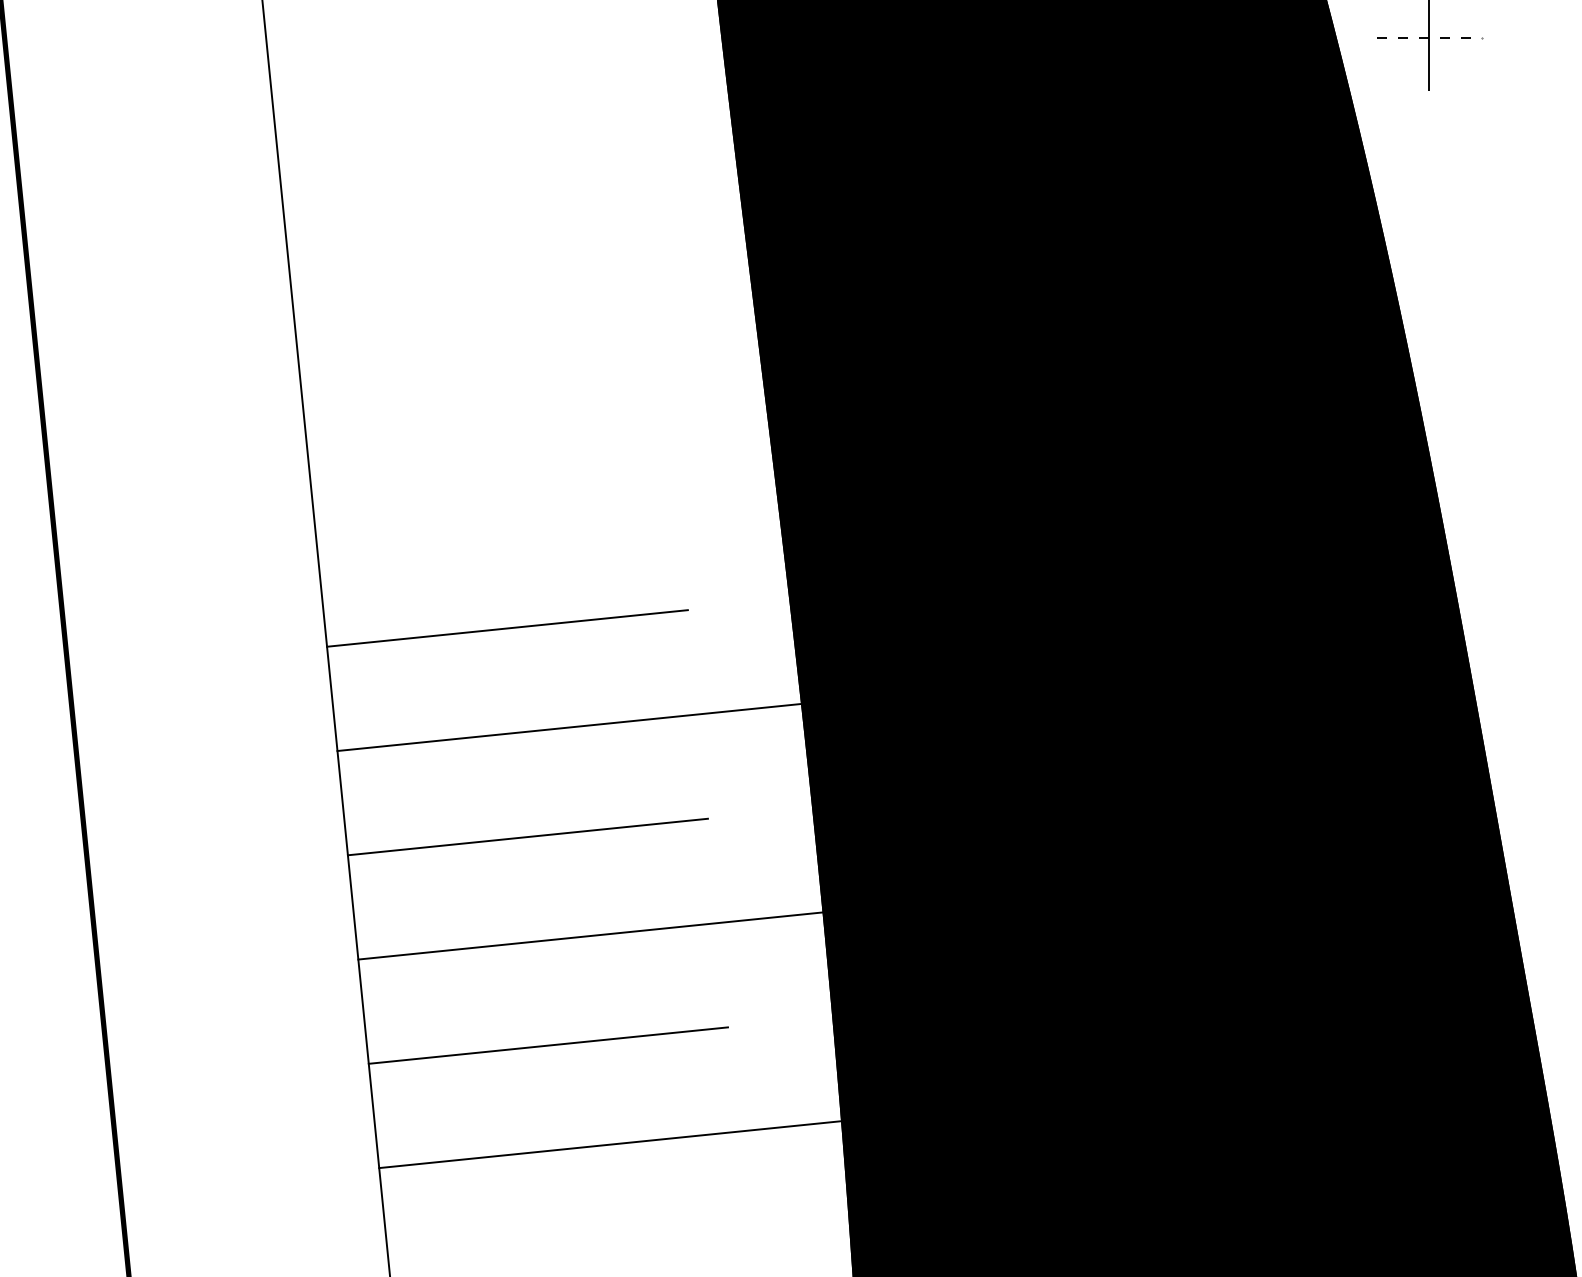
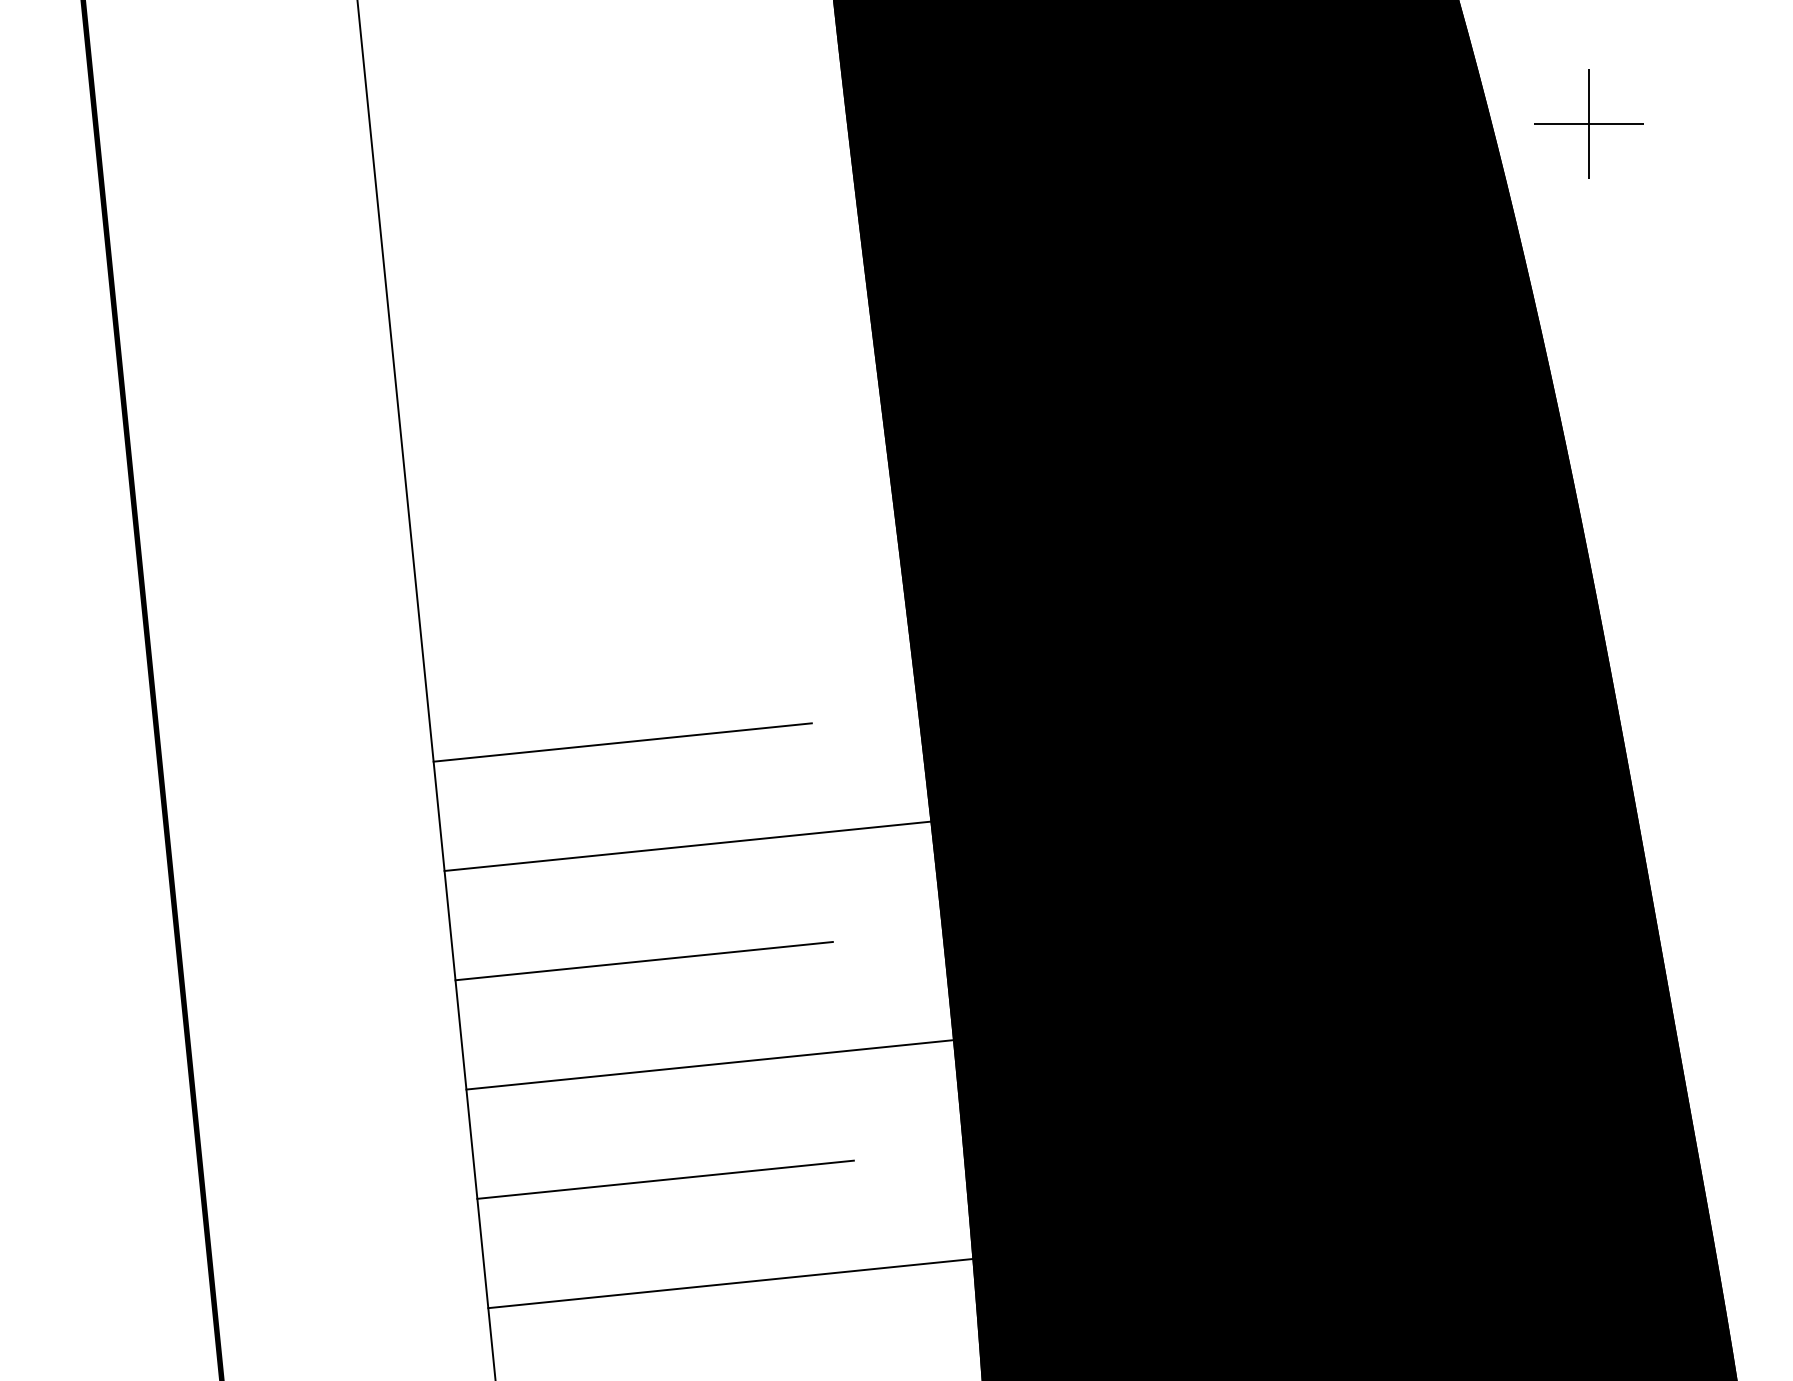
line: (1429, 37) -> (1589, 123), dashed -> solid

